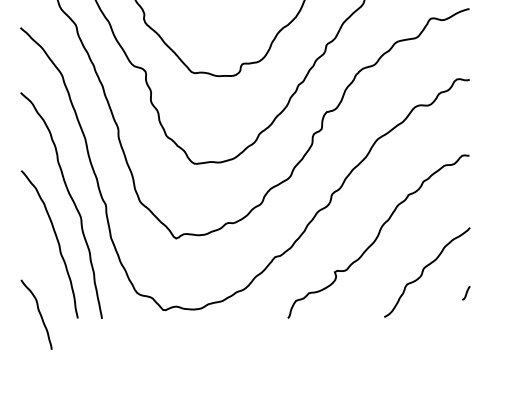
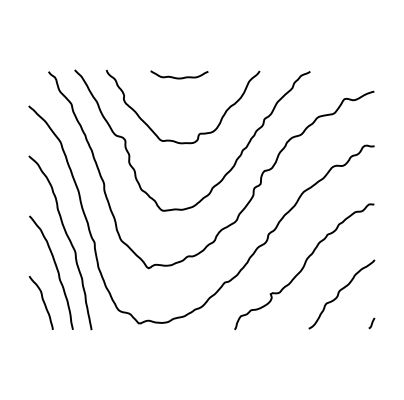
curve: (465, 293) -> (371, 323), moved
curve: (38, 312) -> (42, 301), moved

